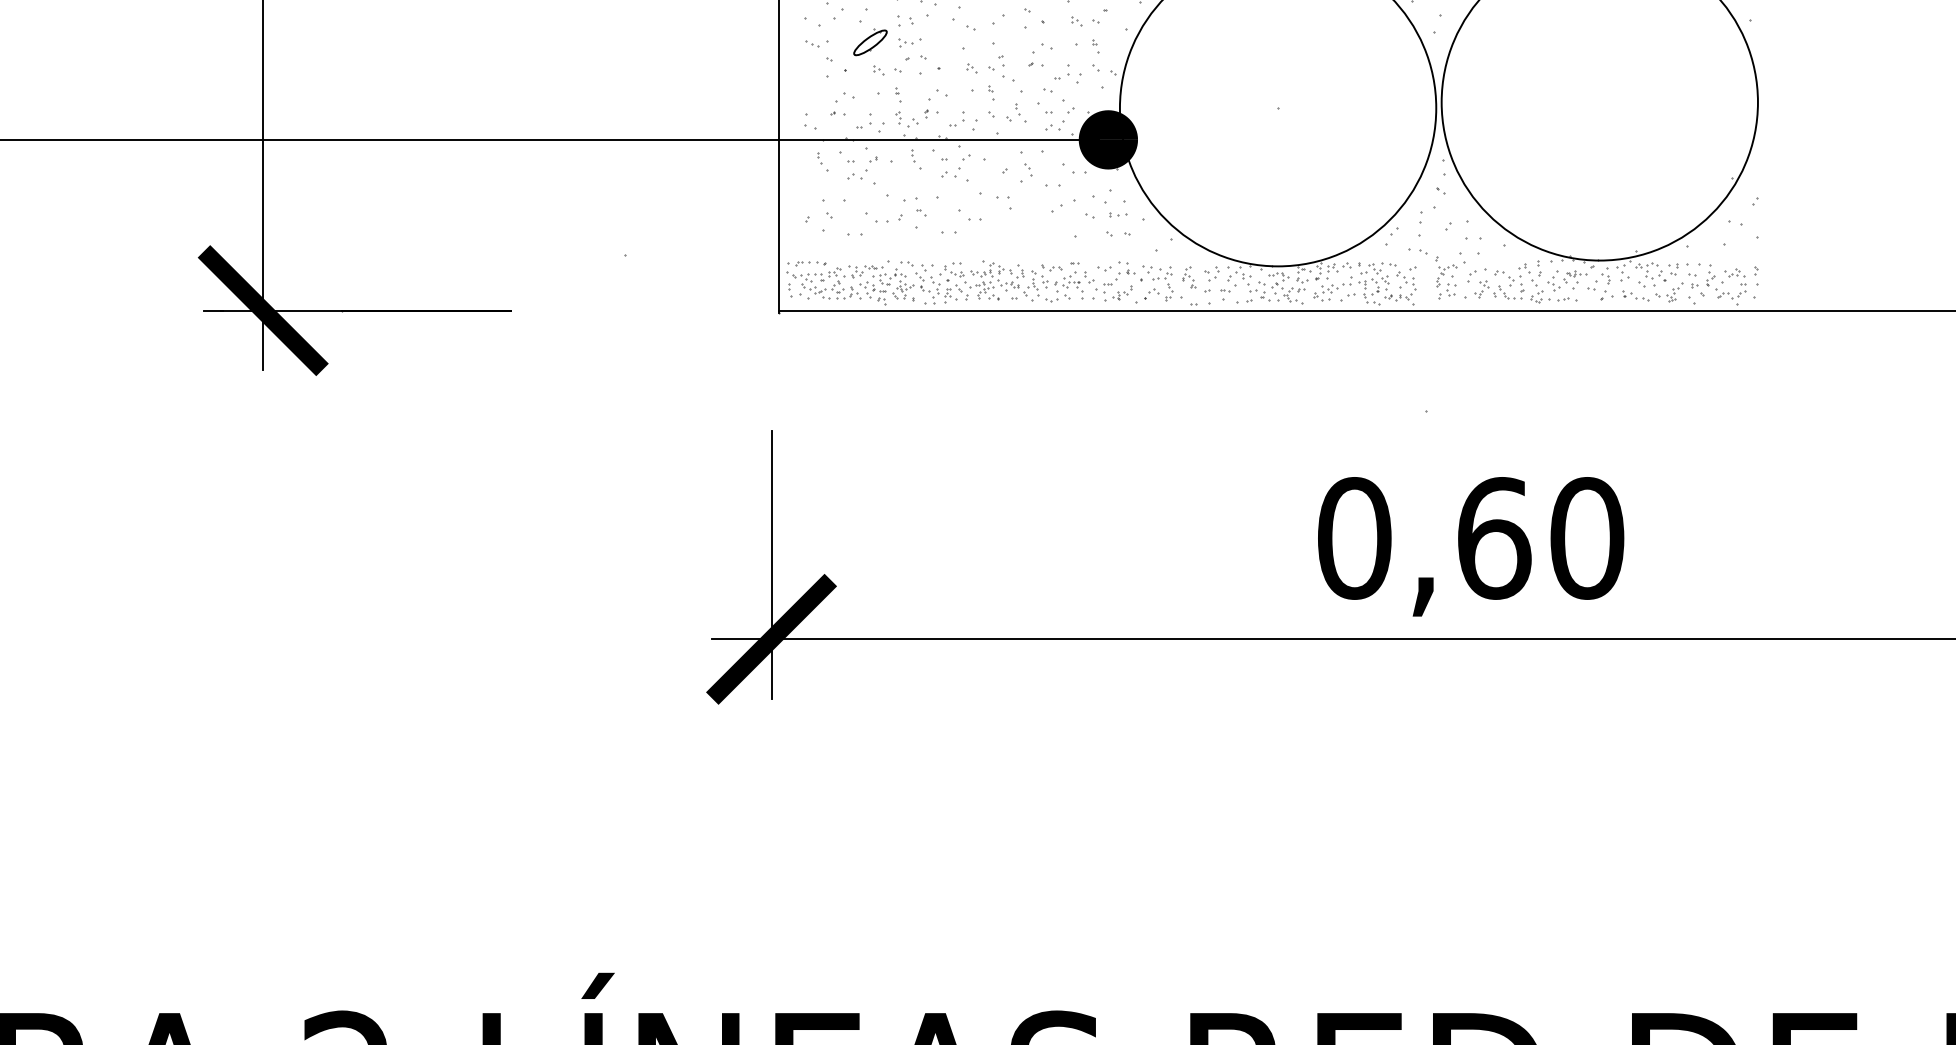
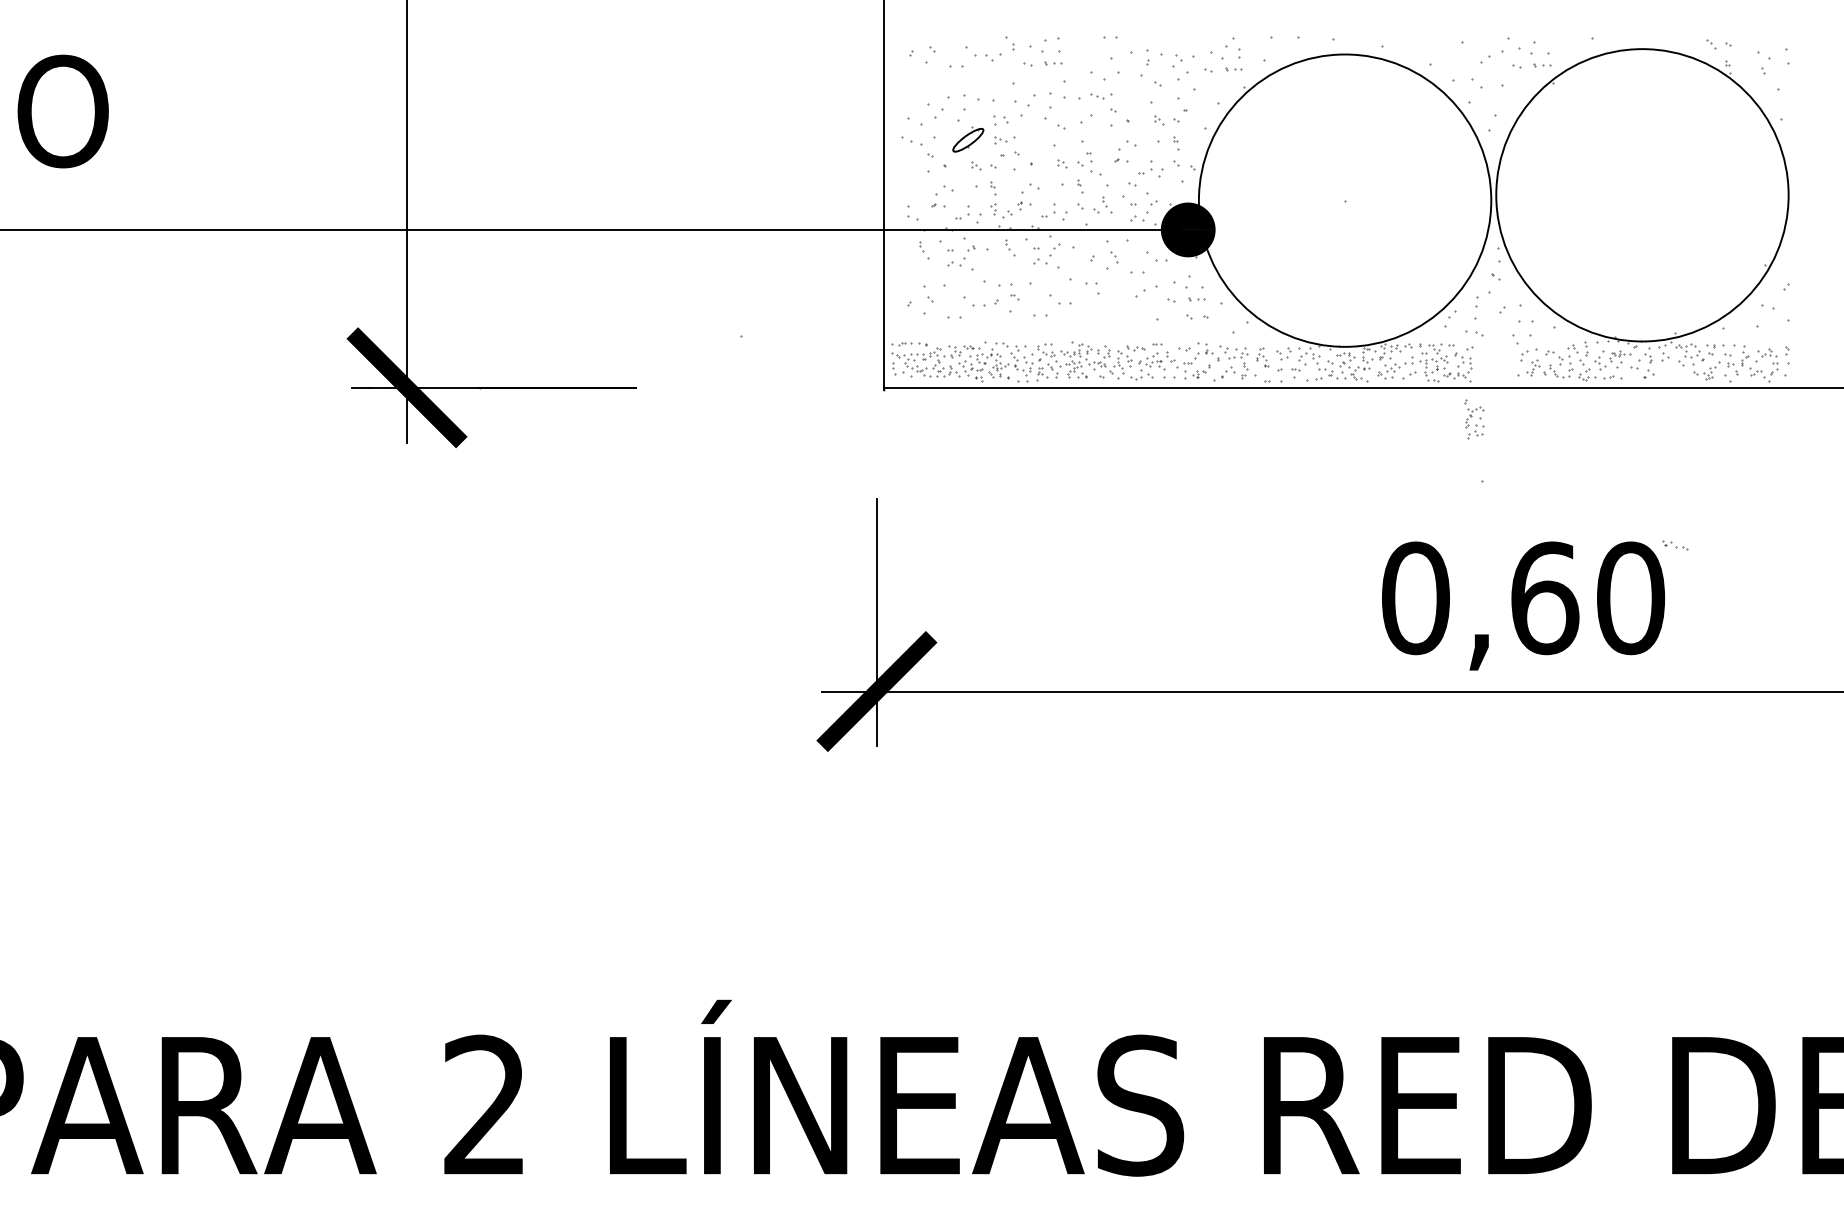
part: (816, 44) -> (918, 141), size x1.6
part: (1446, 277) -> (1474, 419), moved
part: (1635, 296) -> (1675, 545), moved

